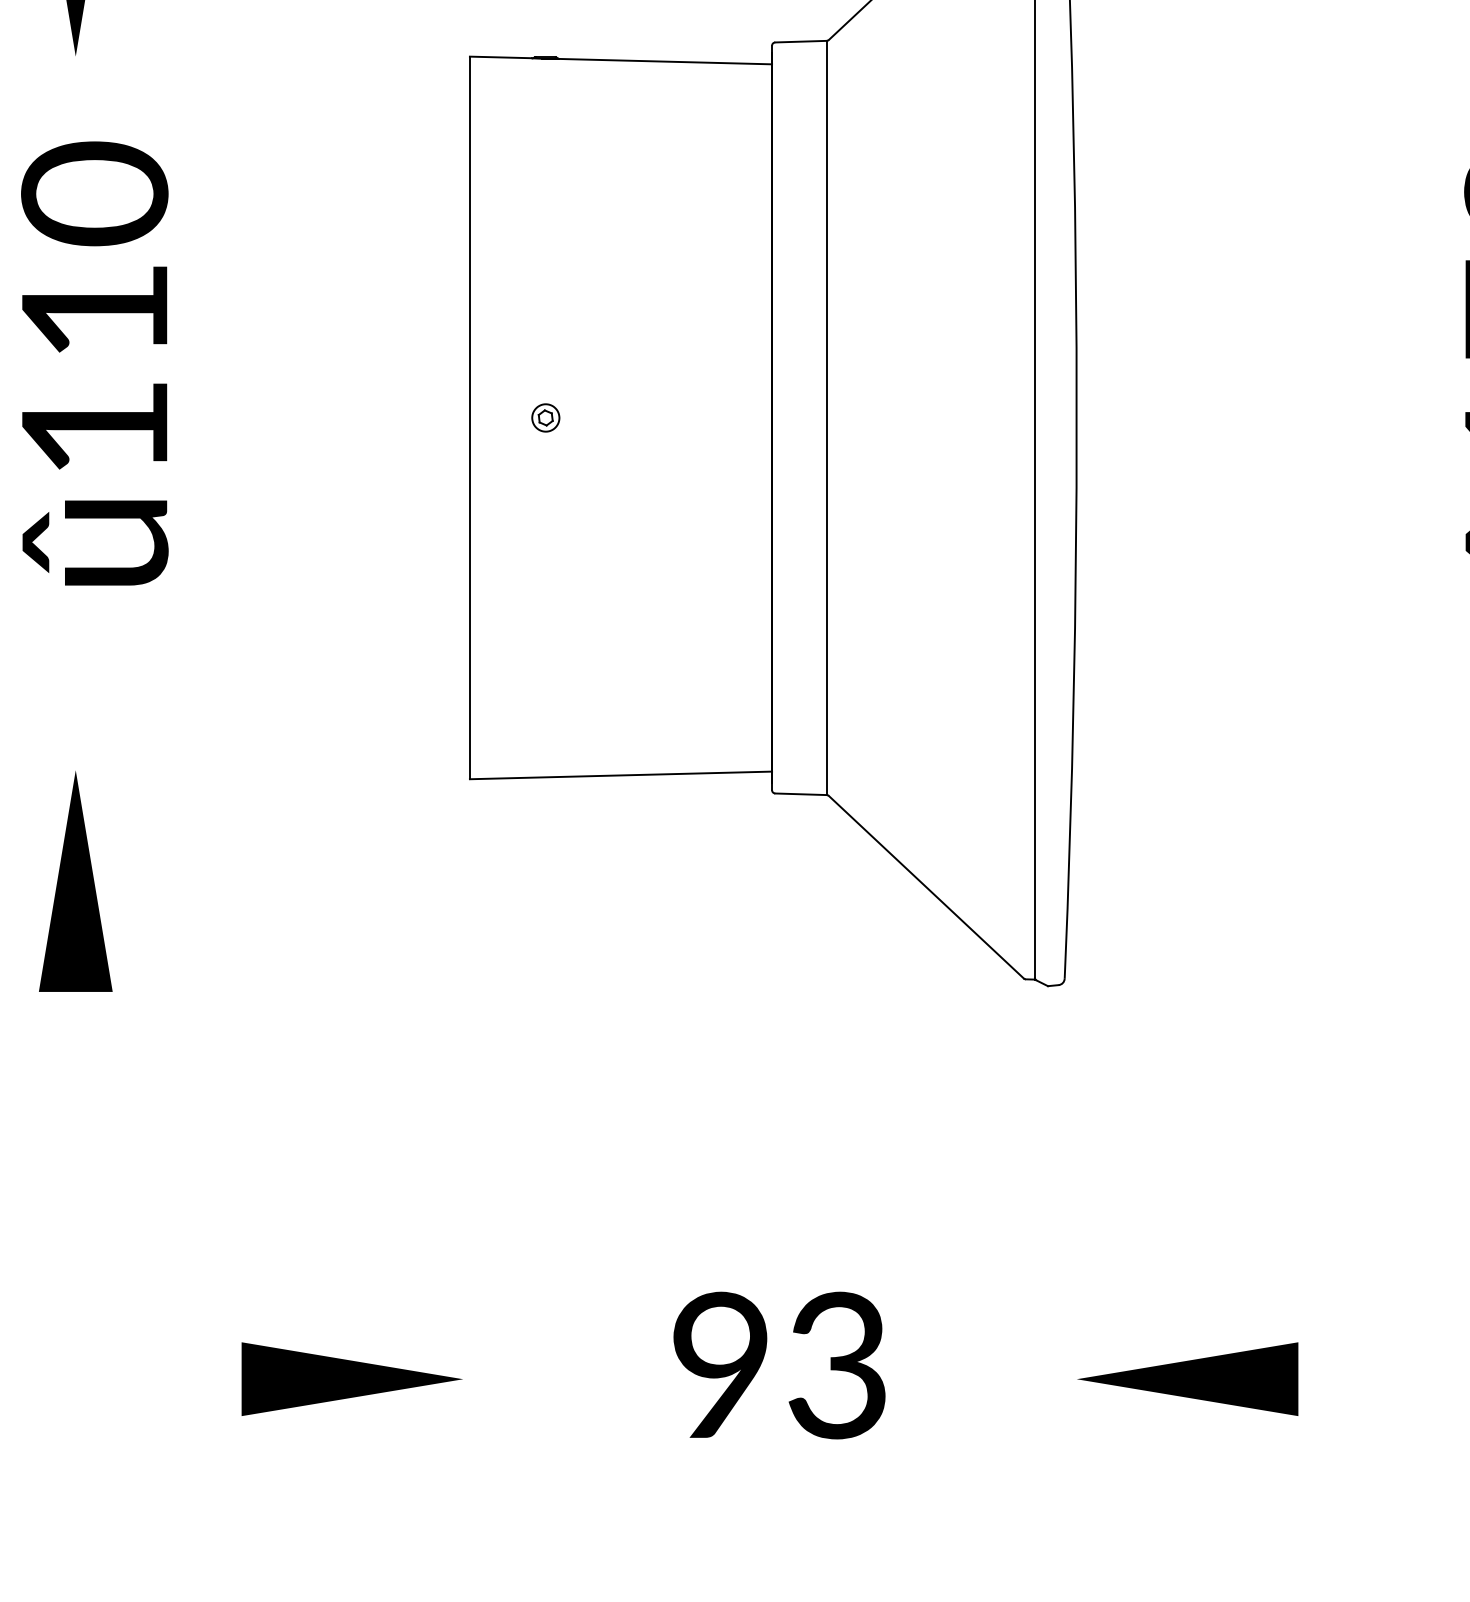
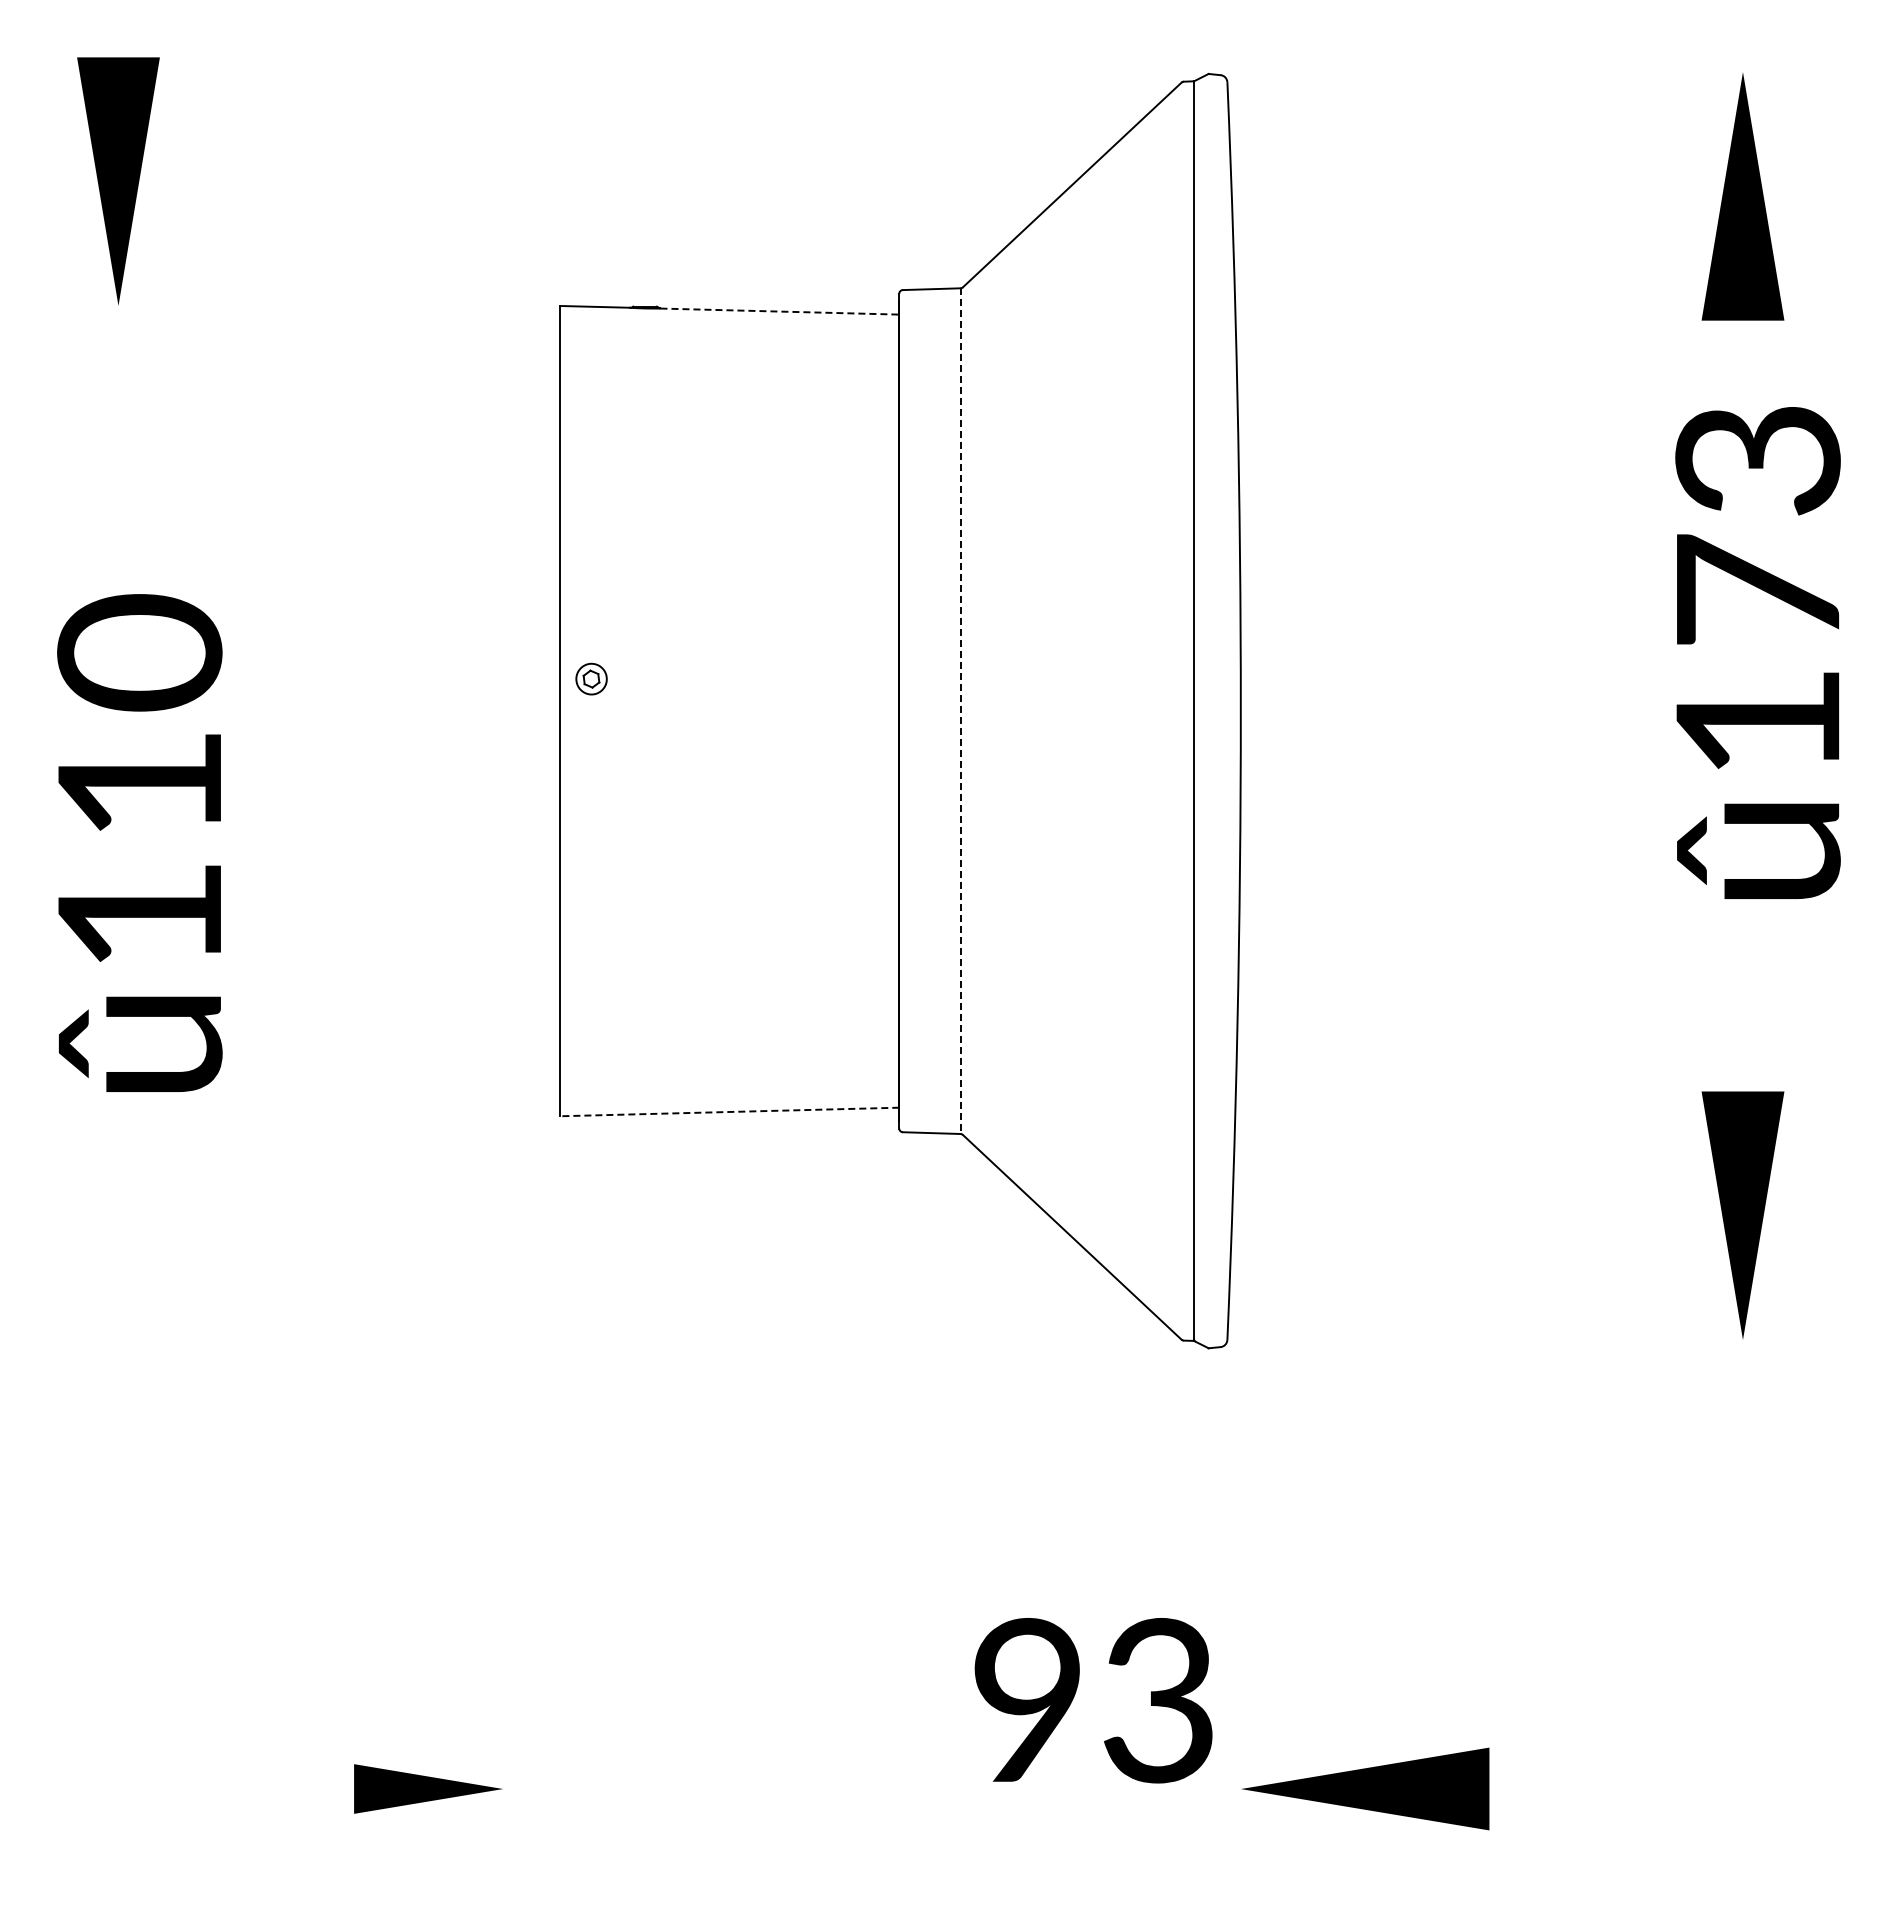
line: (666, 61) -> (780, 311), solid -> dashed
text: (94, 362) -> (139, 842), moved
part: (545, 417) -> (591, 678), moved
line: (826, 418) -> (960, 711), solid -> dashed
line: (620, 775) -> (729, 1111), solid -> dashed
part: (75, 881) -> (118, 1230), removed
text: (779, 1365) -> (1093, 1700), moved
part: (352, 1378) -> (428, 1788), size x0.6

